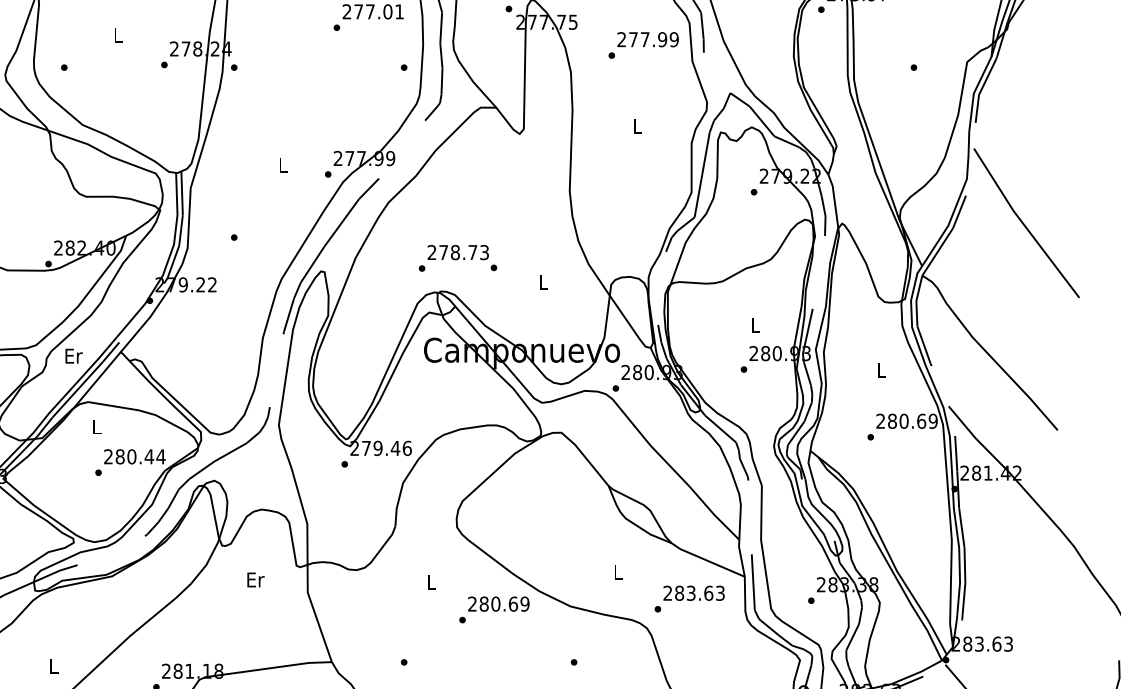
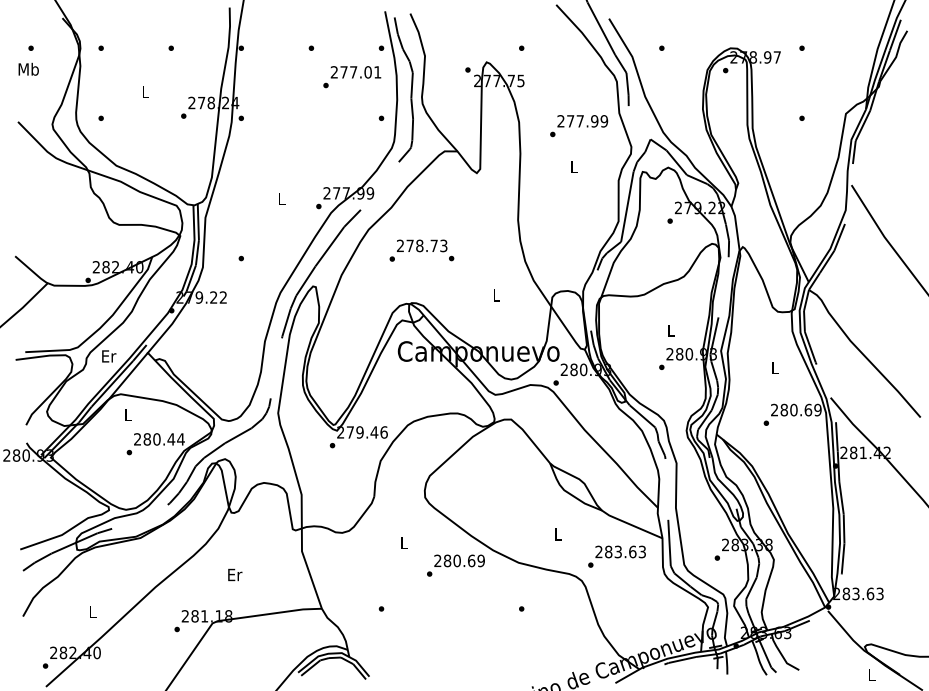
text: (644, 45) -> (579, 126), moved
text: (457, 258) -> (421, 250), moved
text: (256, 579) -> (235, 574), moved

